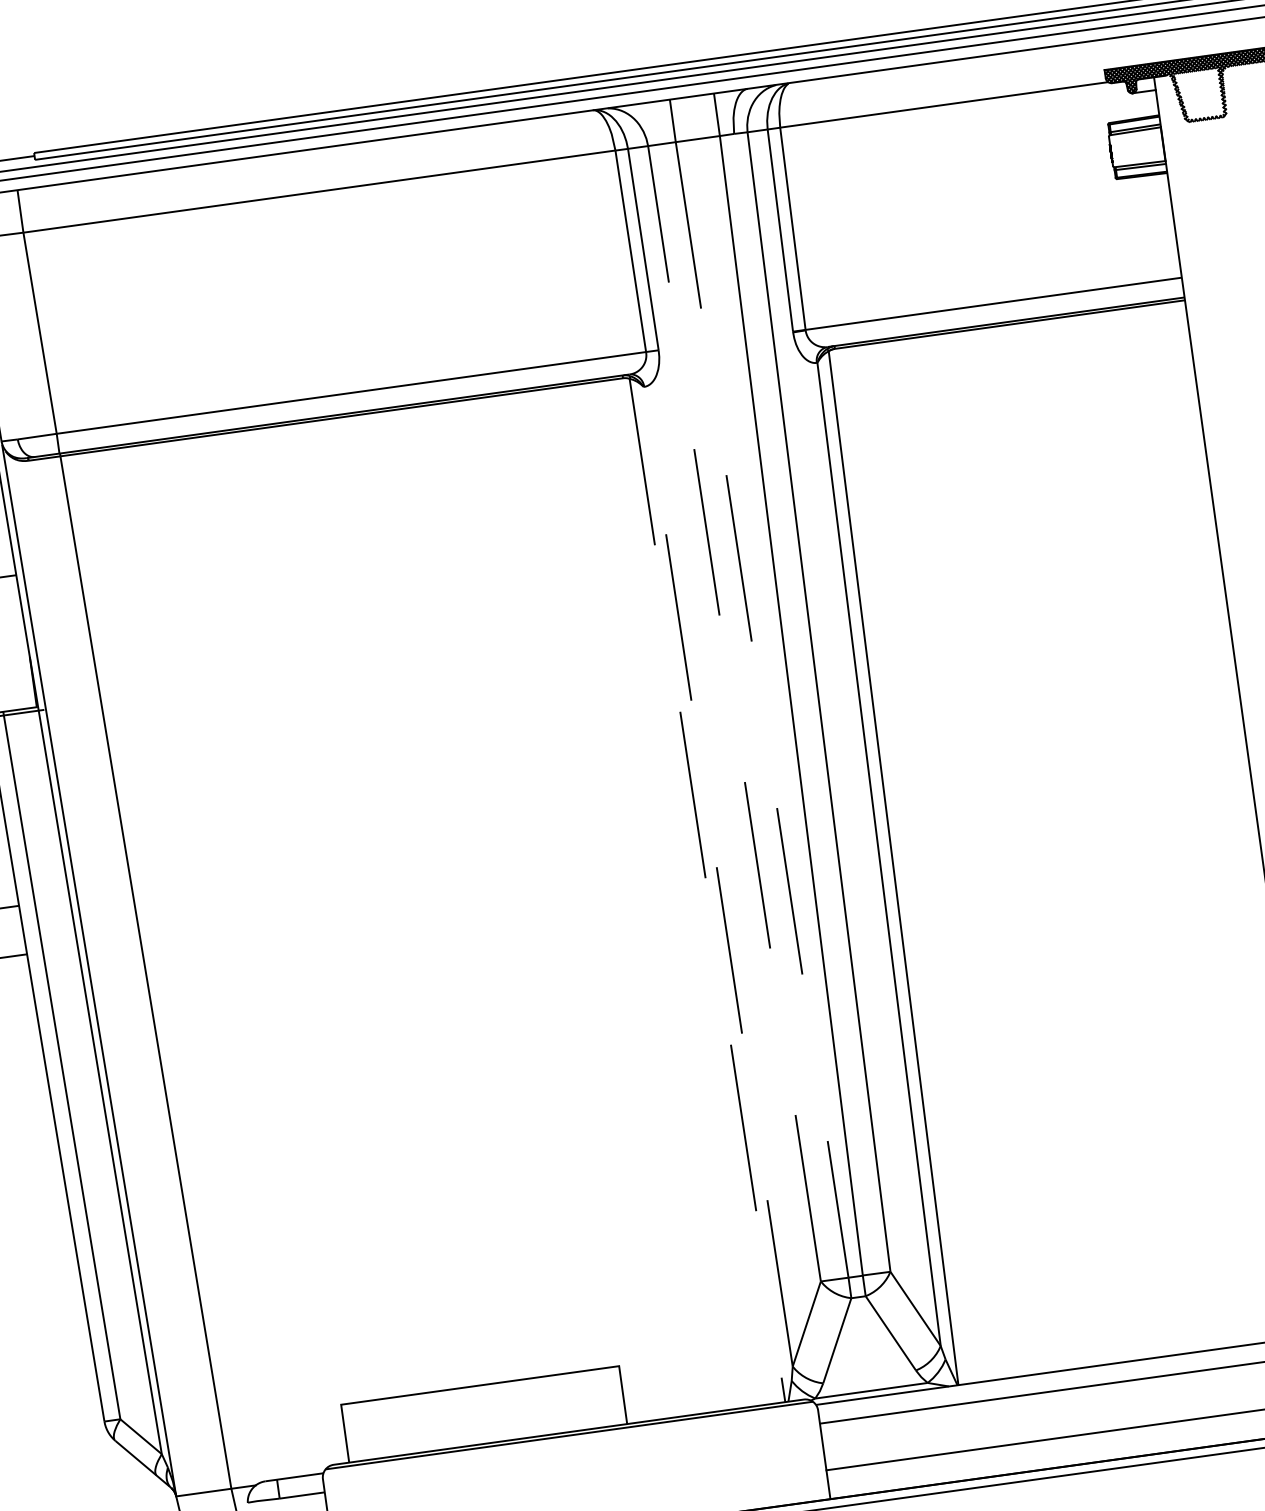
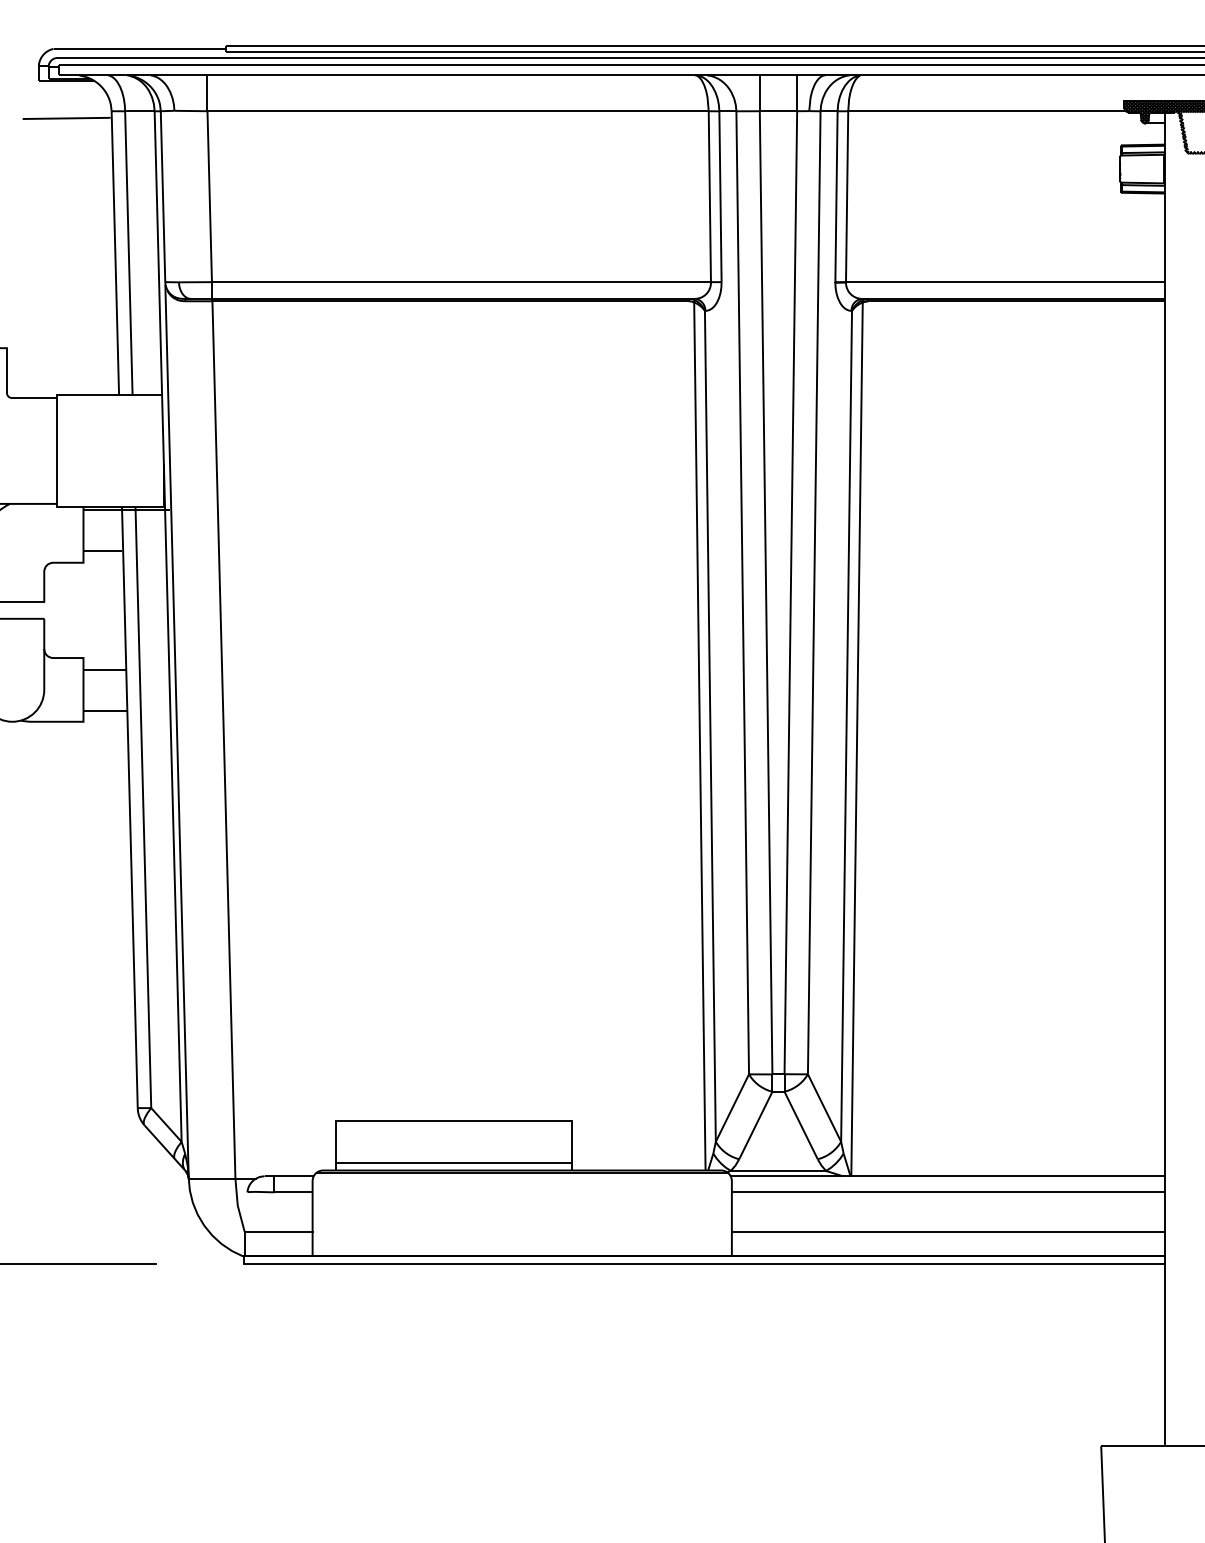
line: (762, 709) -> (766, 592), dashed -> solid
line: (734, 713) -> (742, 592), dashed -> solid
line: (718, 876) -> (710, 726), dashed -> solid
line: (707, 890) -> (699, 736), dashed -> solid
line: (486, 1435) -> (453, 1163), added

